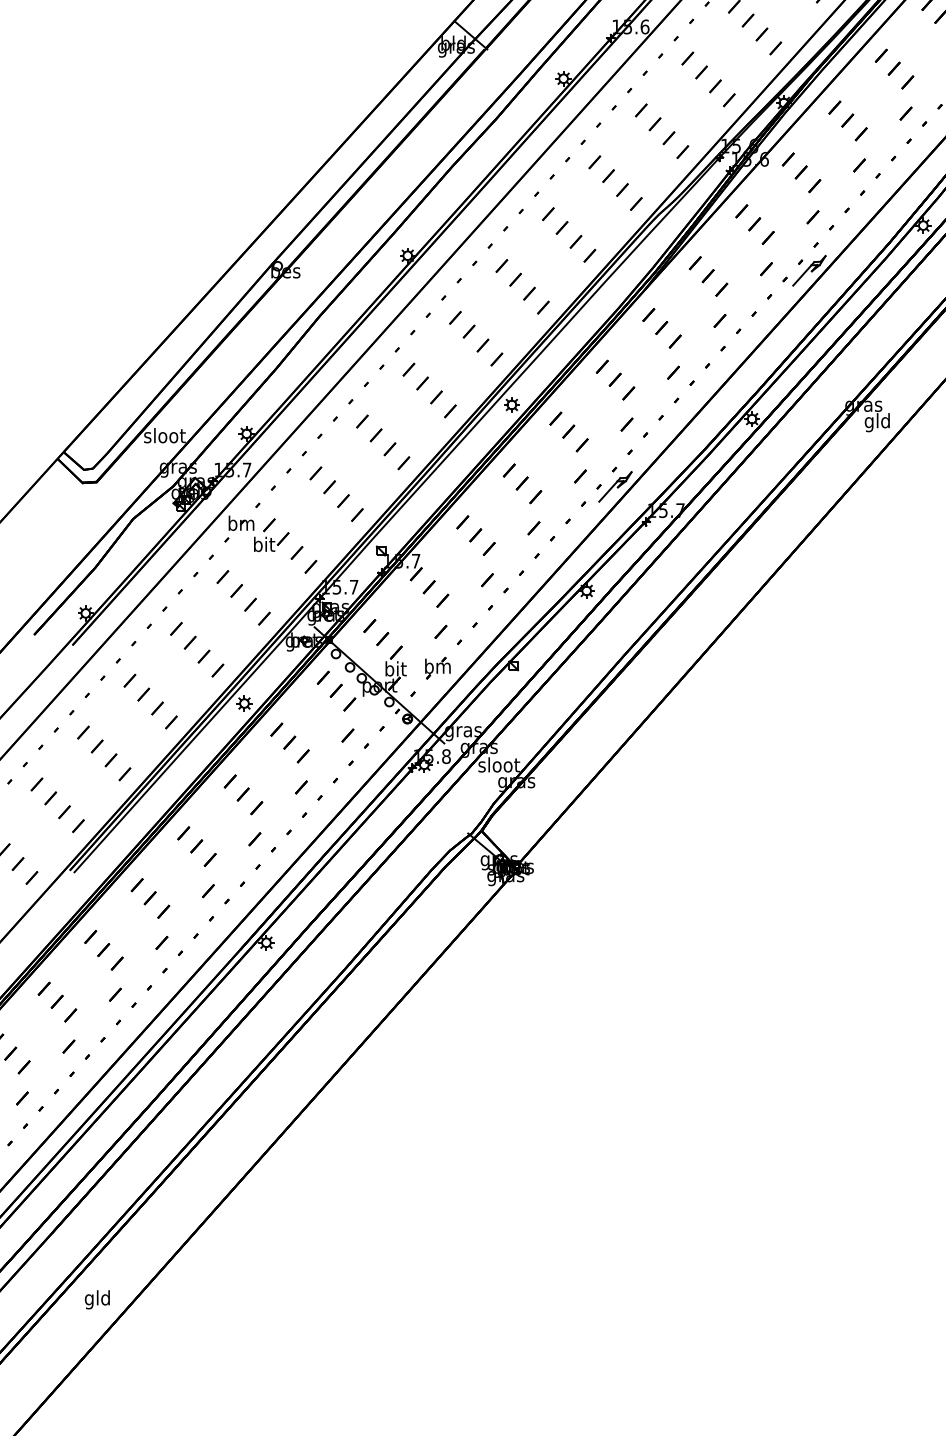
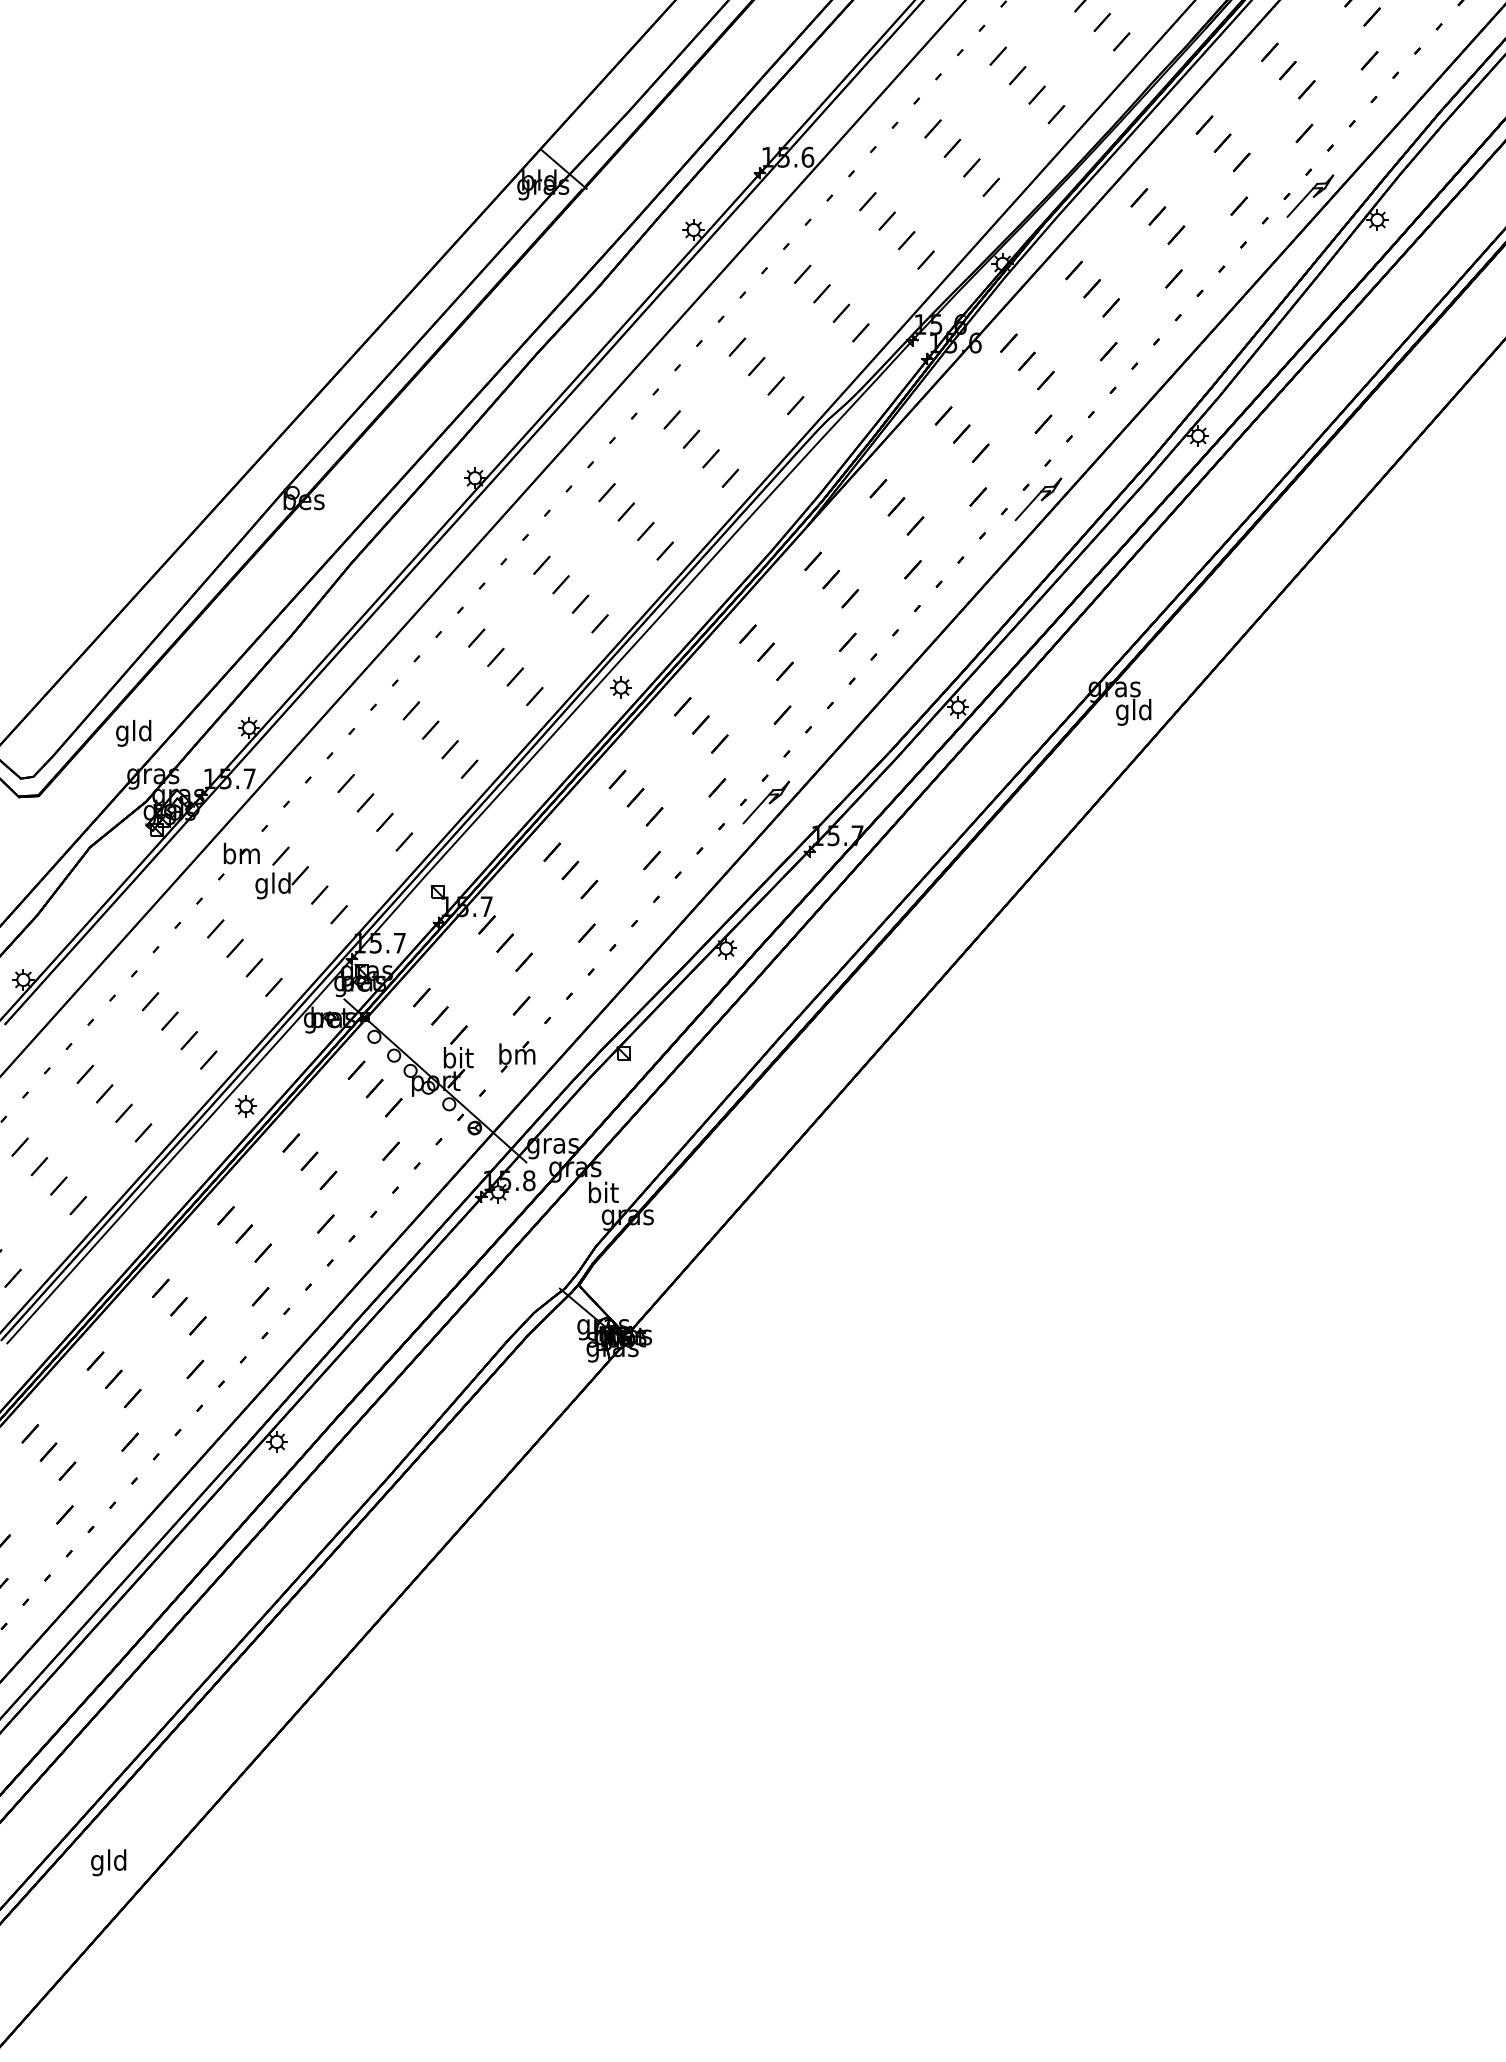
text: (164, 437) -> (134, 732), sloot -> gld
text: (263, 546) -> (272, 885), bit -> gld
text: (499, 764) -> (603, 1192), sloot -> bit
text: (97, 1299) -> (108, 1862), moved

